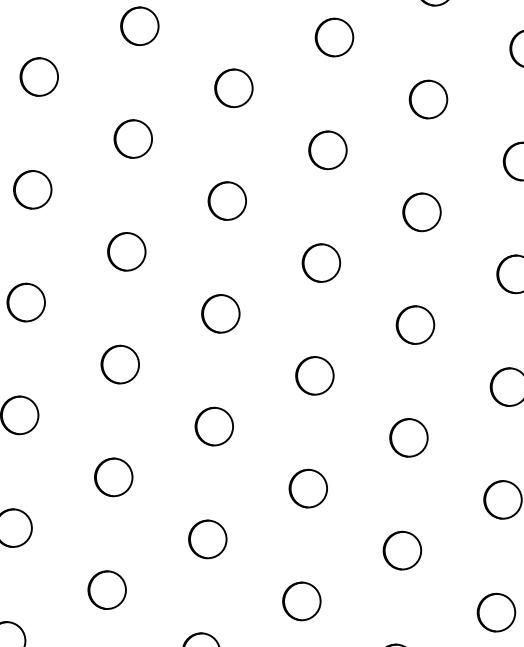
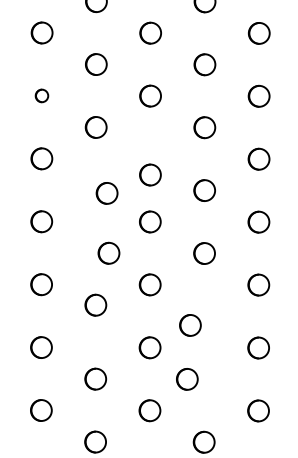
part: (38, 76) -> (41, 95), size x0.6
part: (227, 200) -> (150, 174), moved
part: (125, 251) -> (106, 193), moved
part: (119, 363) -> (108, 252), moved
part: (113, 476) -> (95, 304), moved
part: (308, 488) -> (190, 325), moved
part: (302, 601) -> (187, 379), moved

